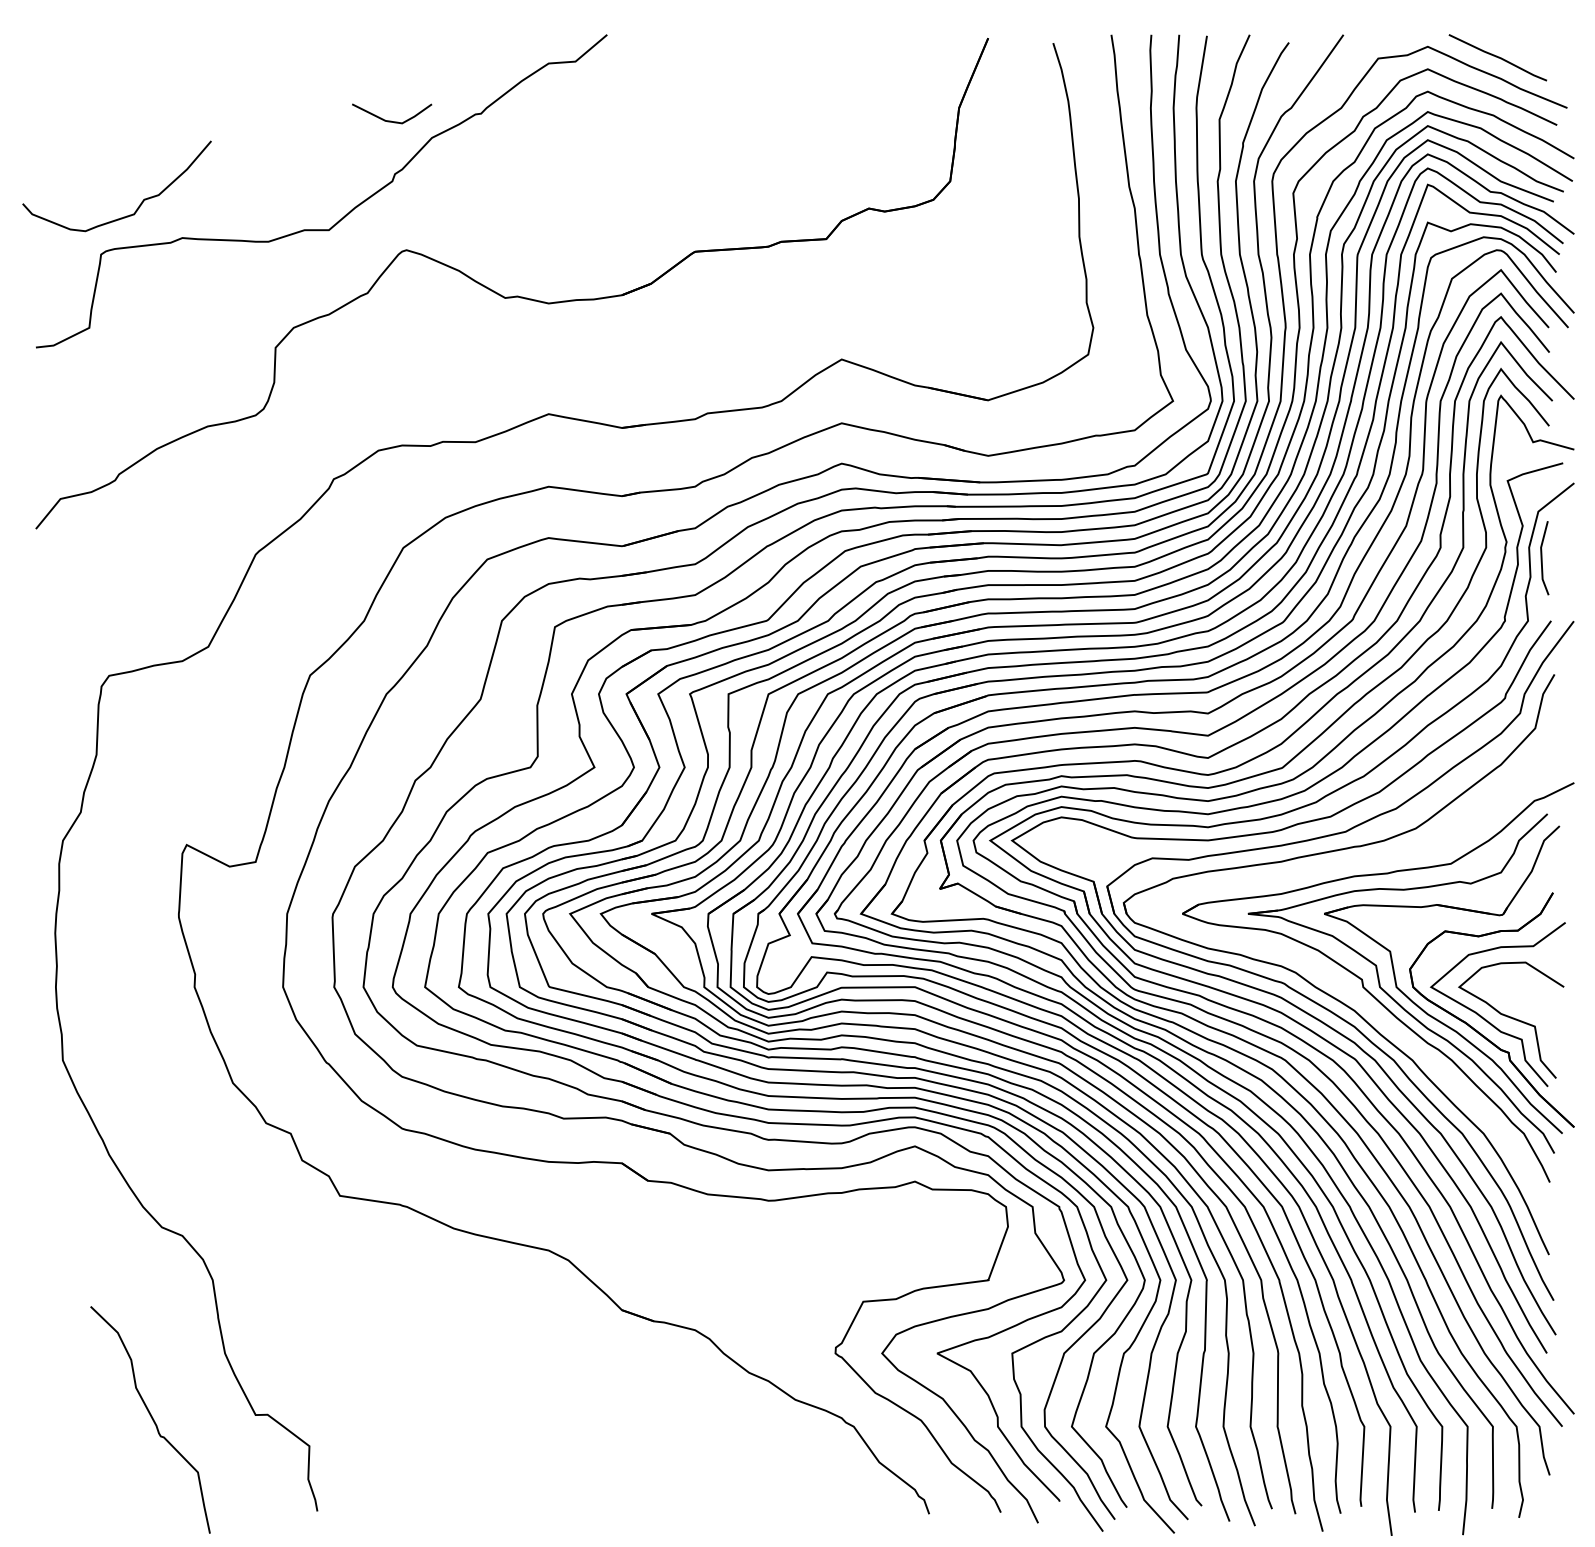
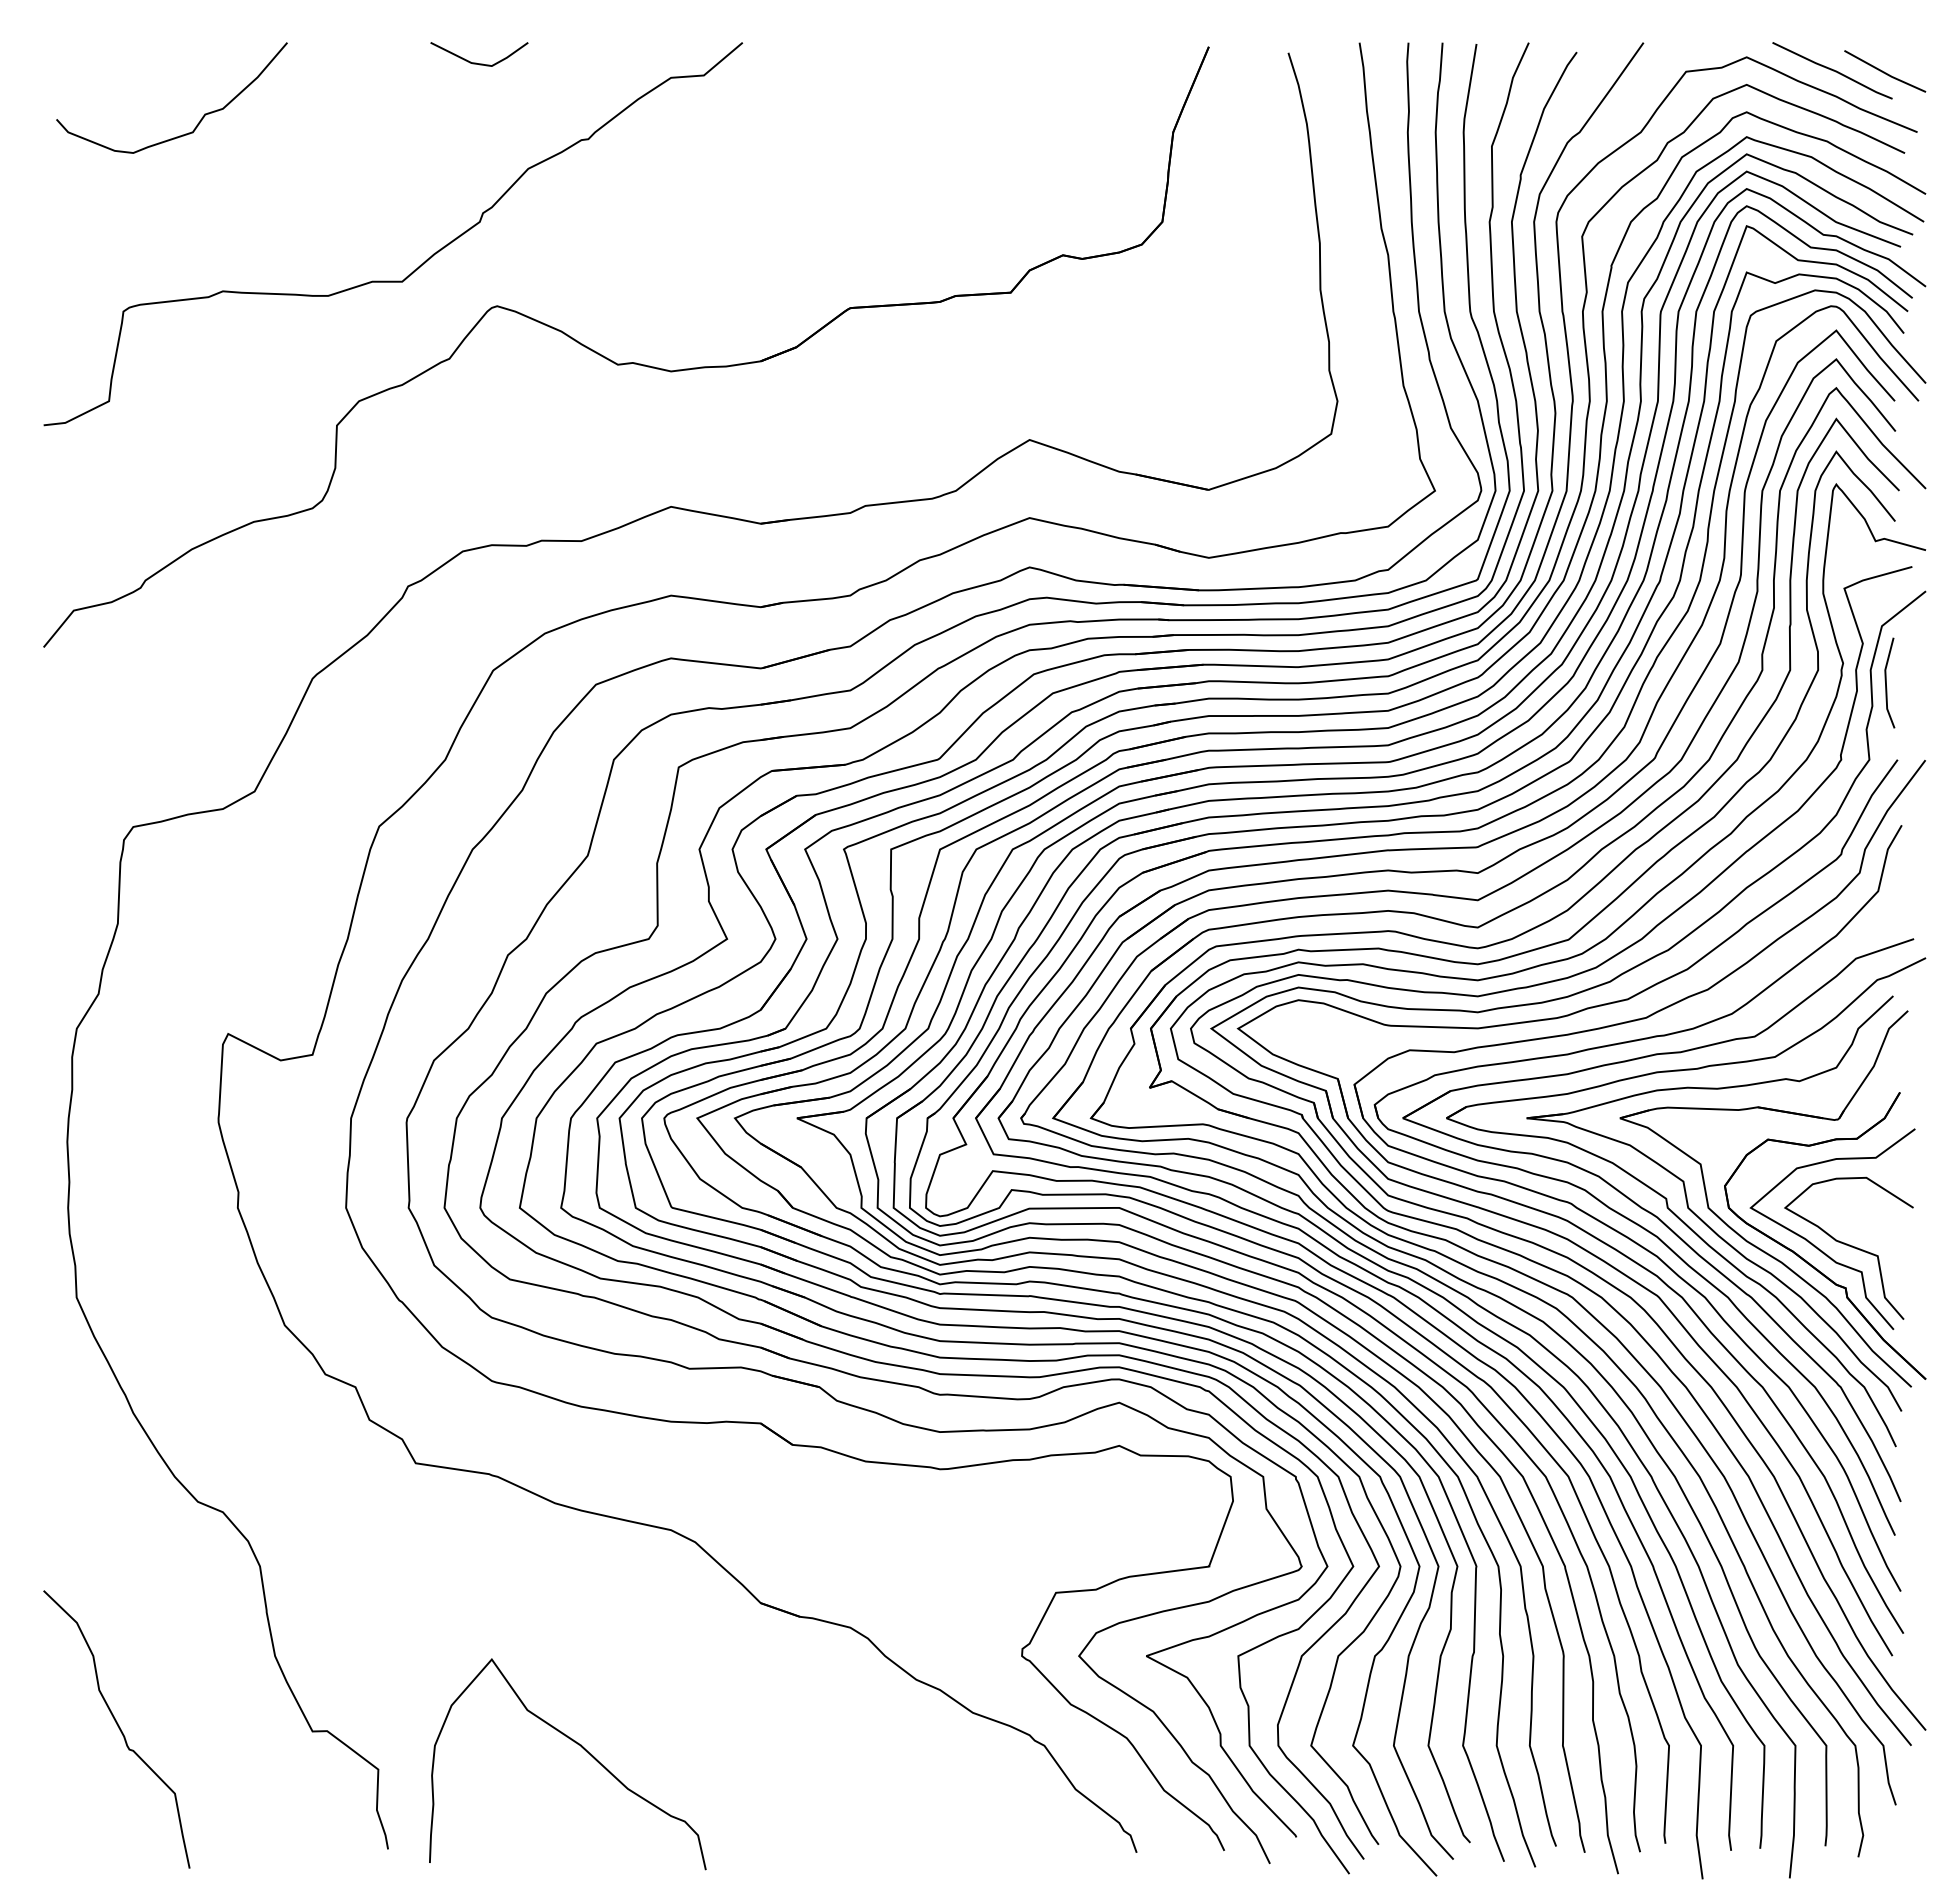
line: (1540, 58) -> (1884, 71), added
line: (389, 120) -> (476, 62), moved
curve: (139, 204) -> (199, 120), moved
part: (1355, 997) -> (1658, 1220), added
curve: (151, 1419) -> (118, 1728), moved
curve: (476, 1428) -> (582, 1748), added

